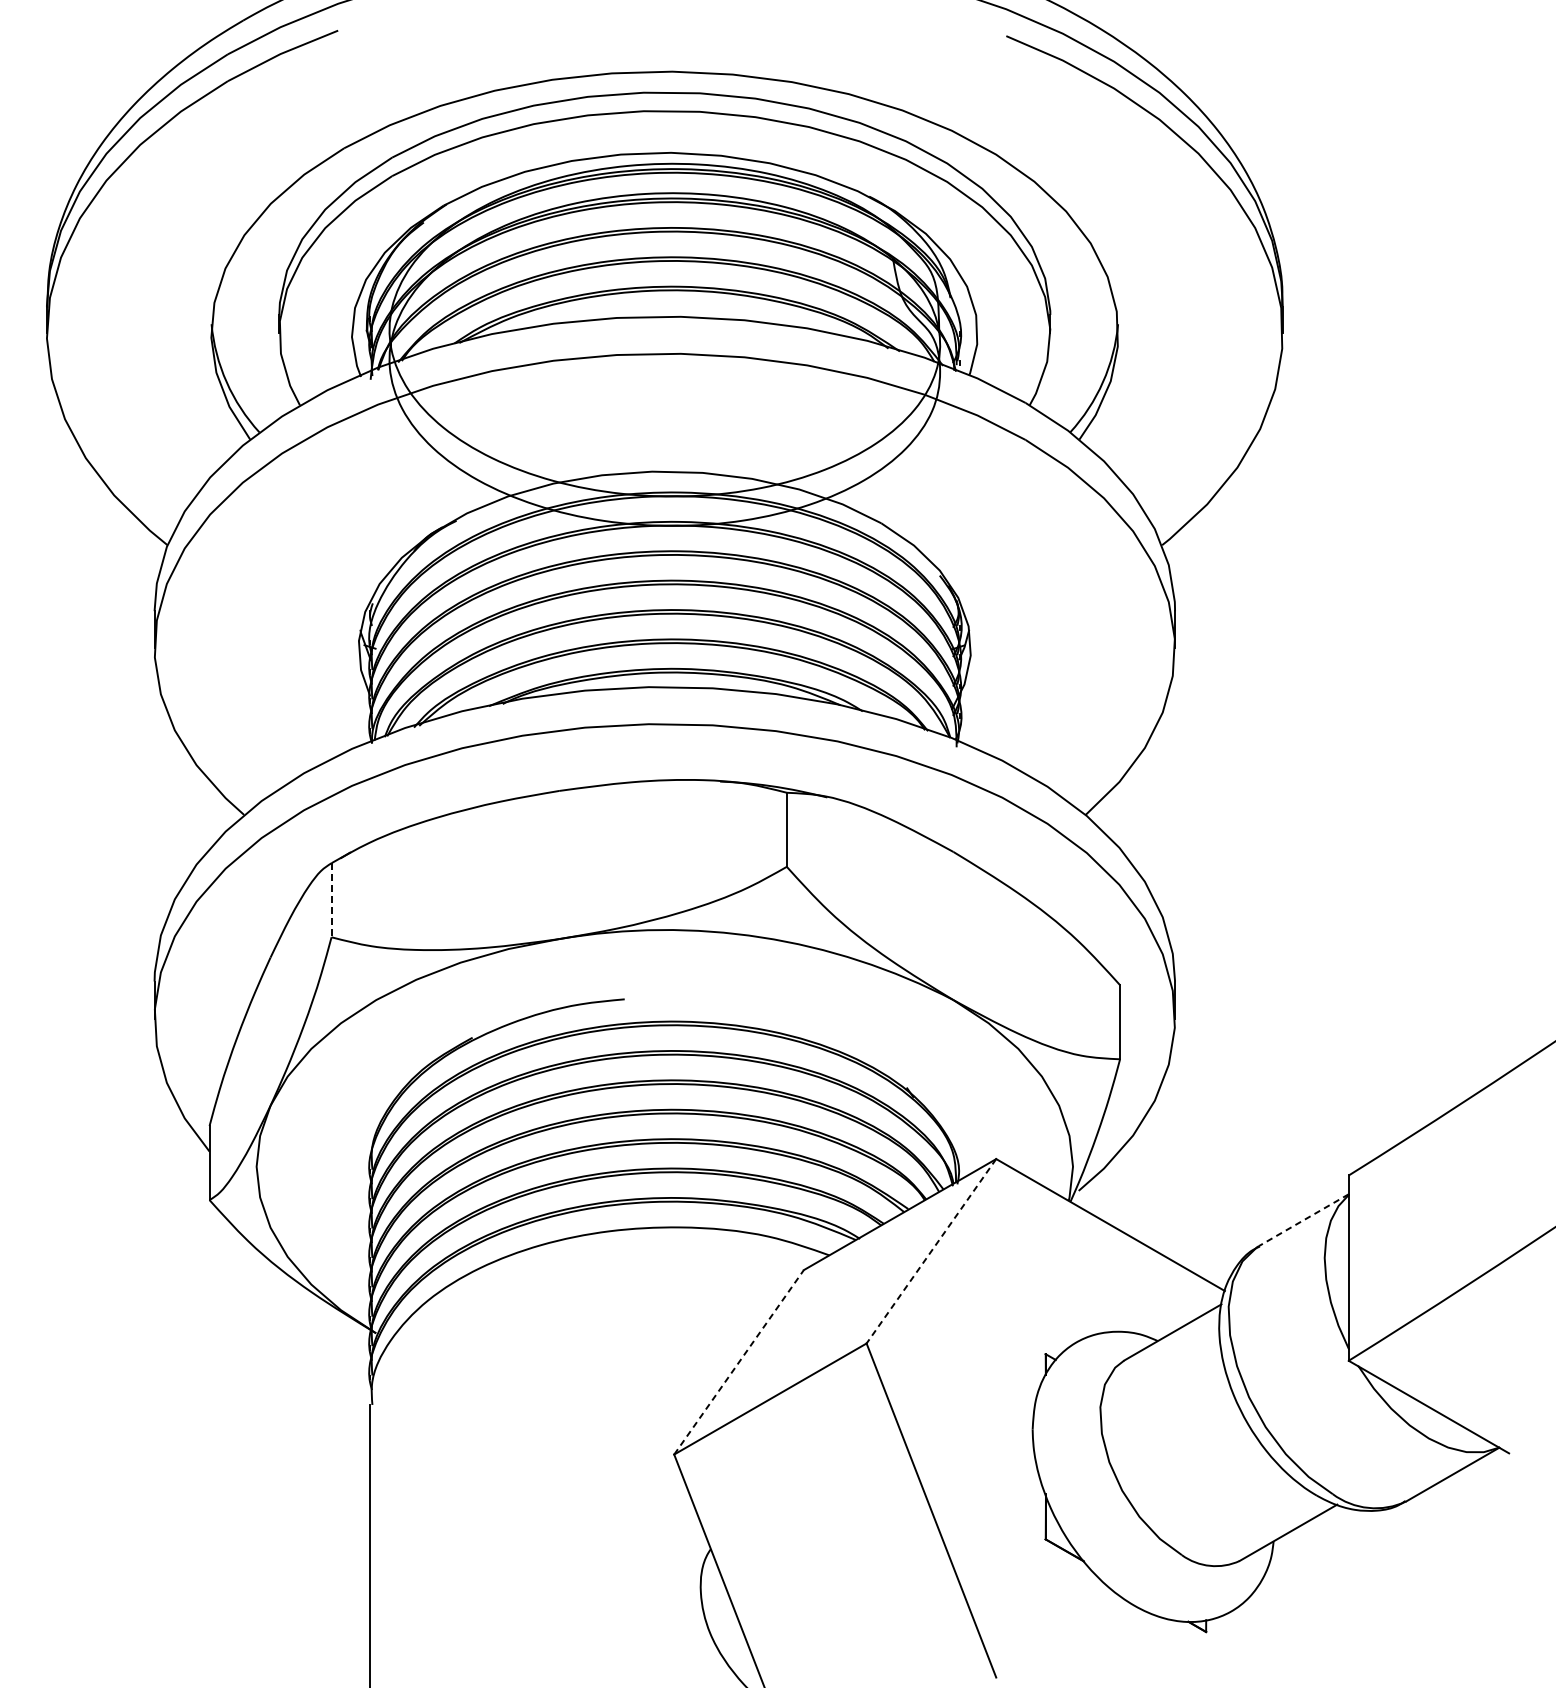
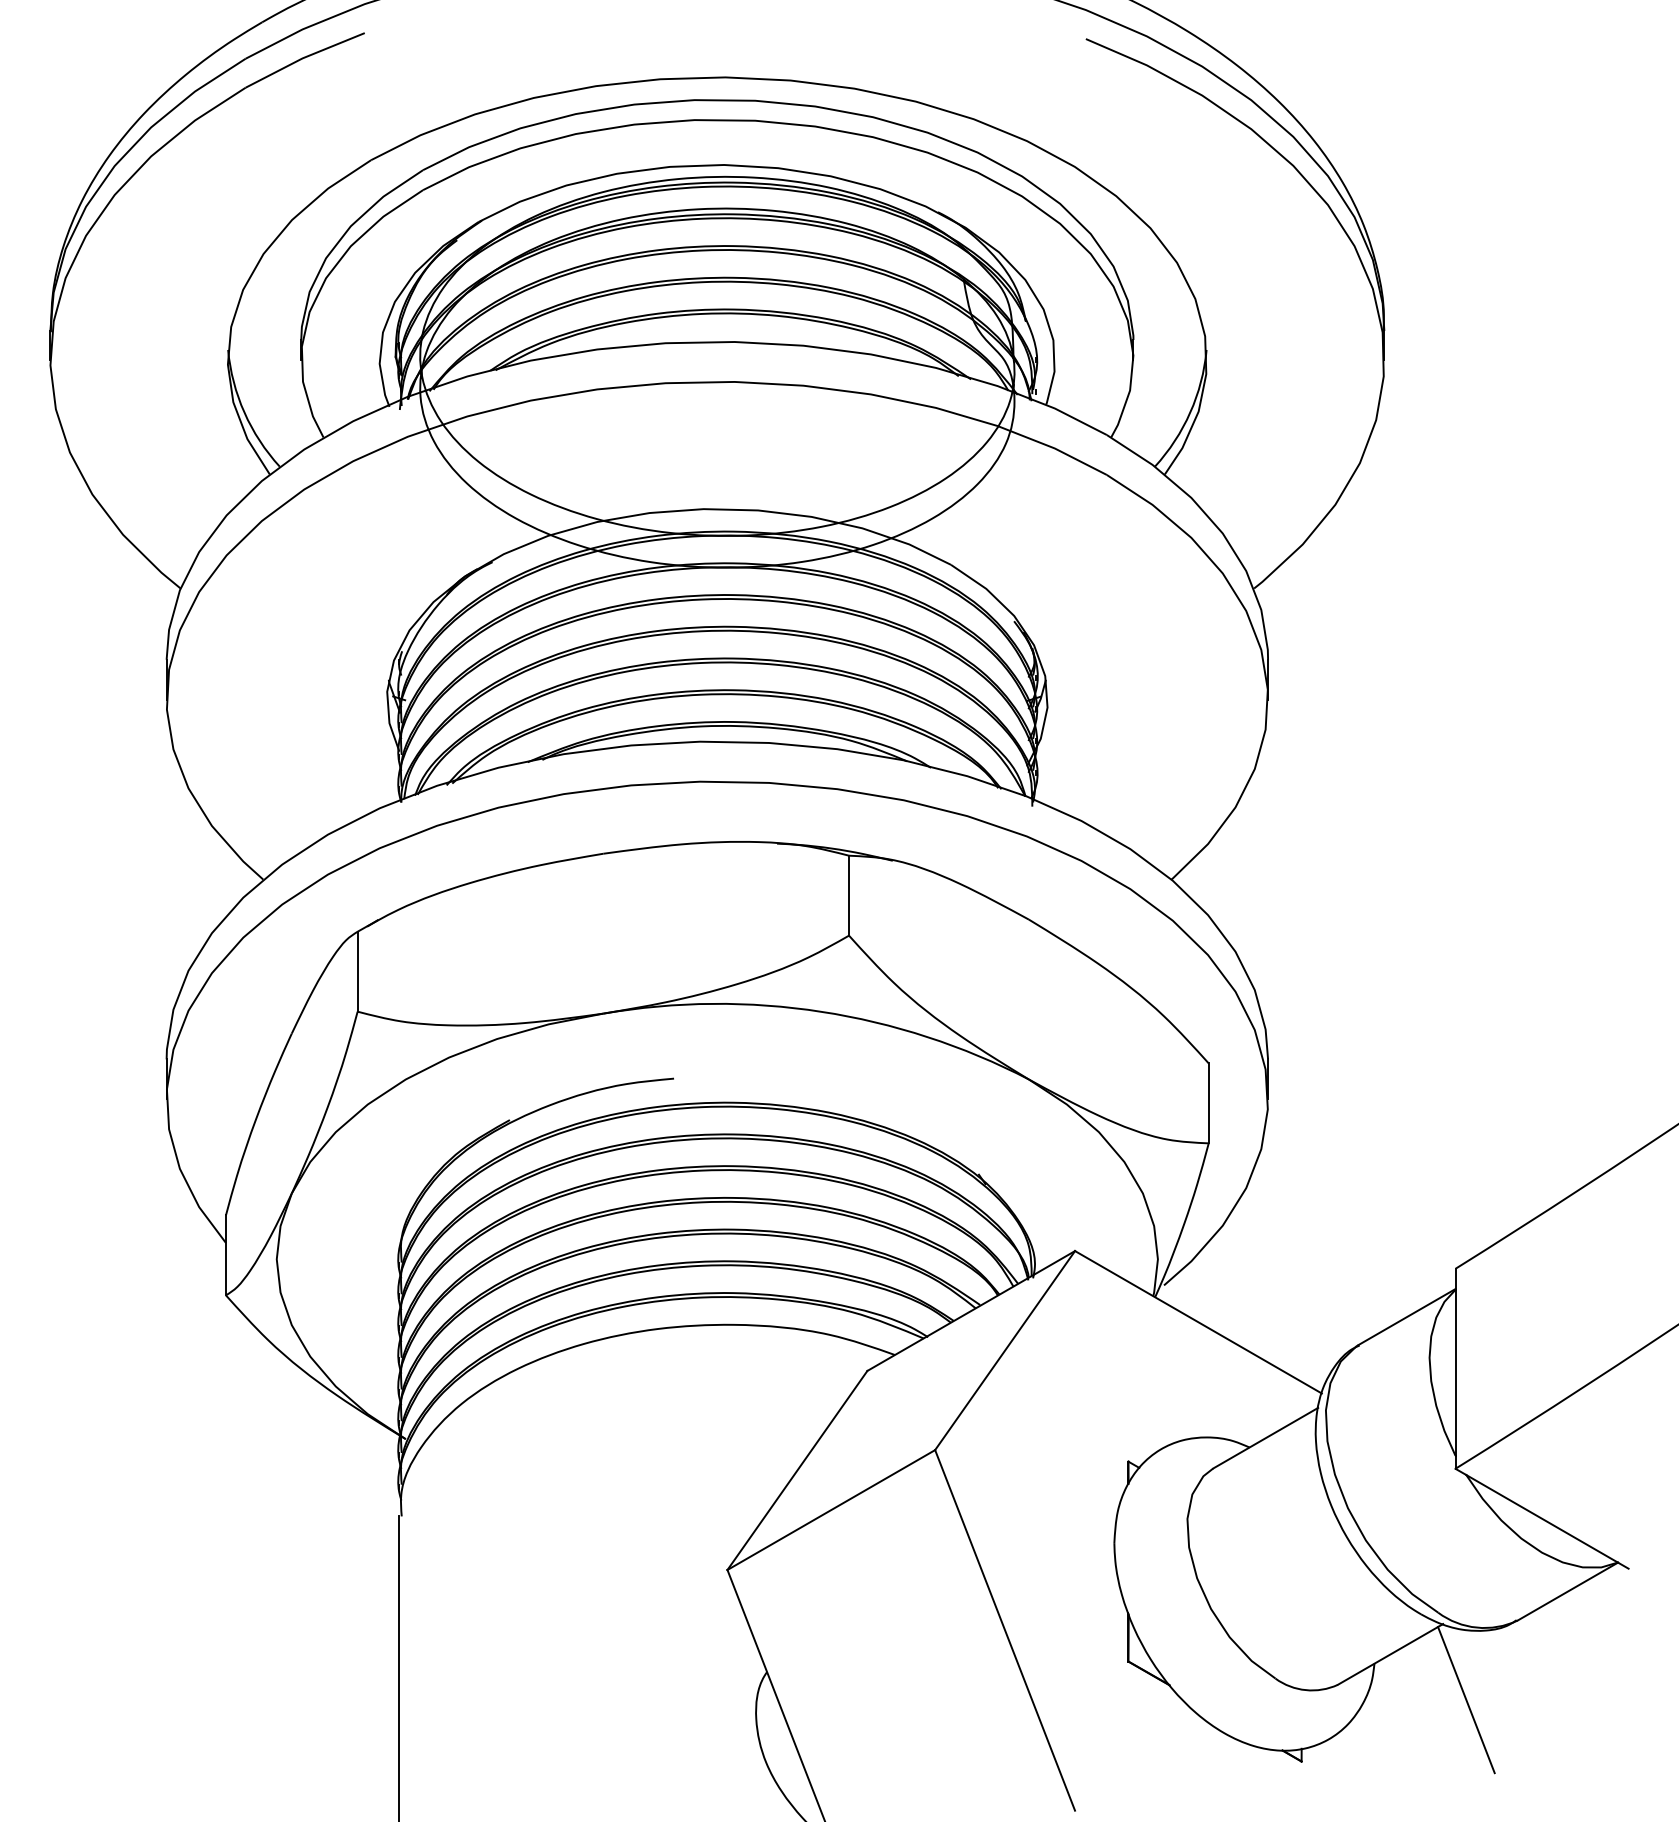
line: (331, 900) -> (357, 971), dashed -> solid
line: (1304, 1220) -> (1407, 1317), dashed -> solid
line: (931, 1251) -> (1005, 1350), dashed -> solid
line: (739, 1362) -> (797, 1470), dashed -> solid
line: (1358, 1574) -> (1466, 1699), added

